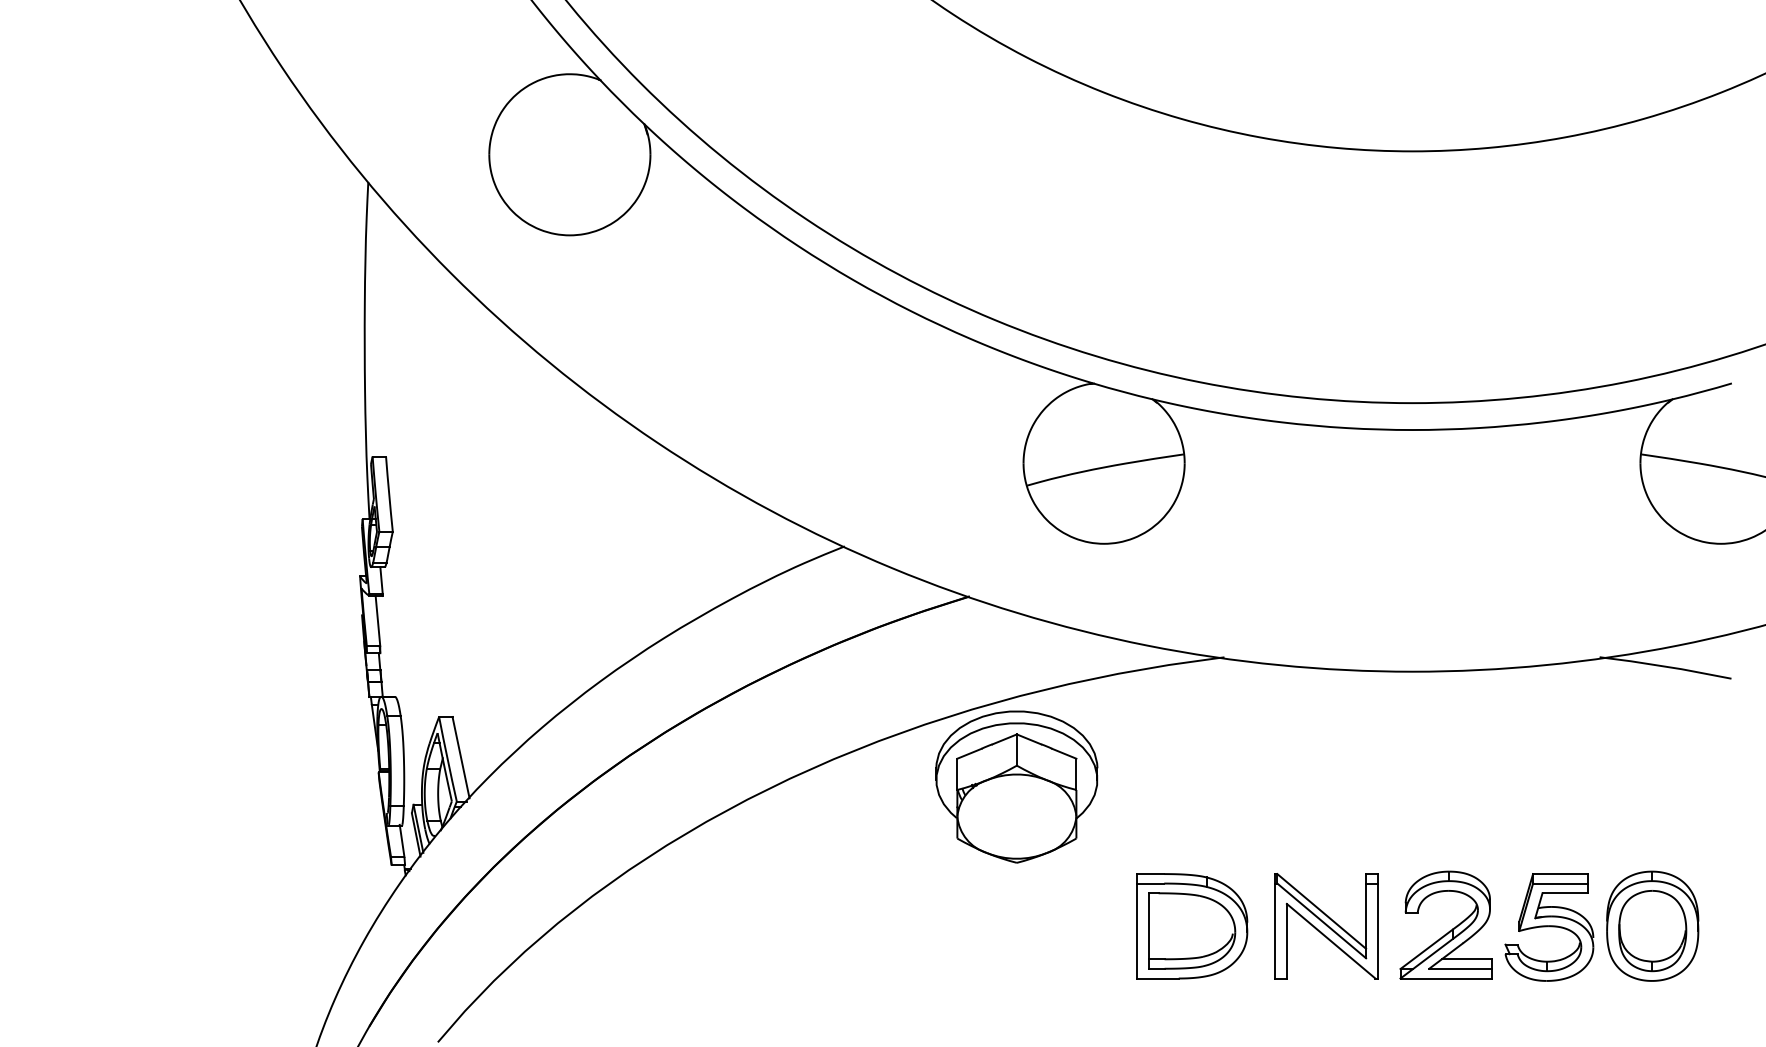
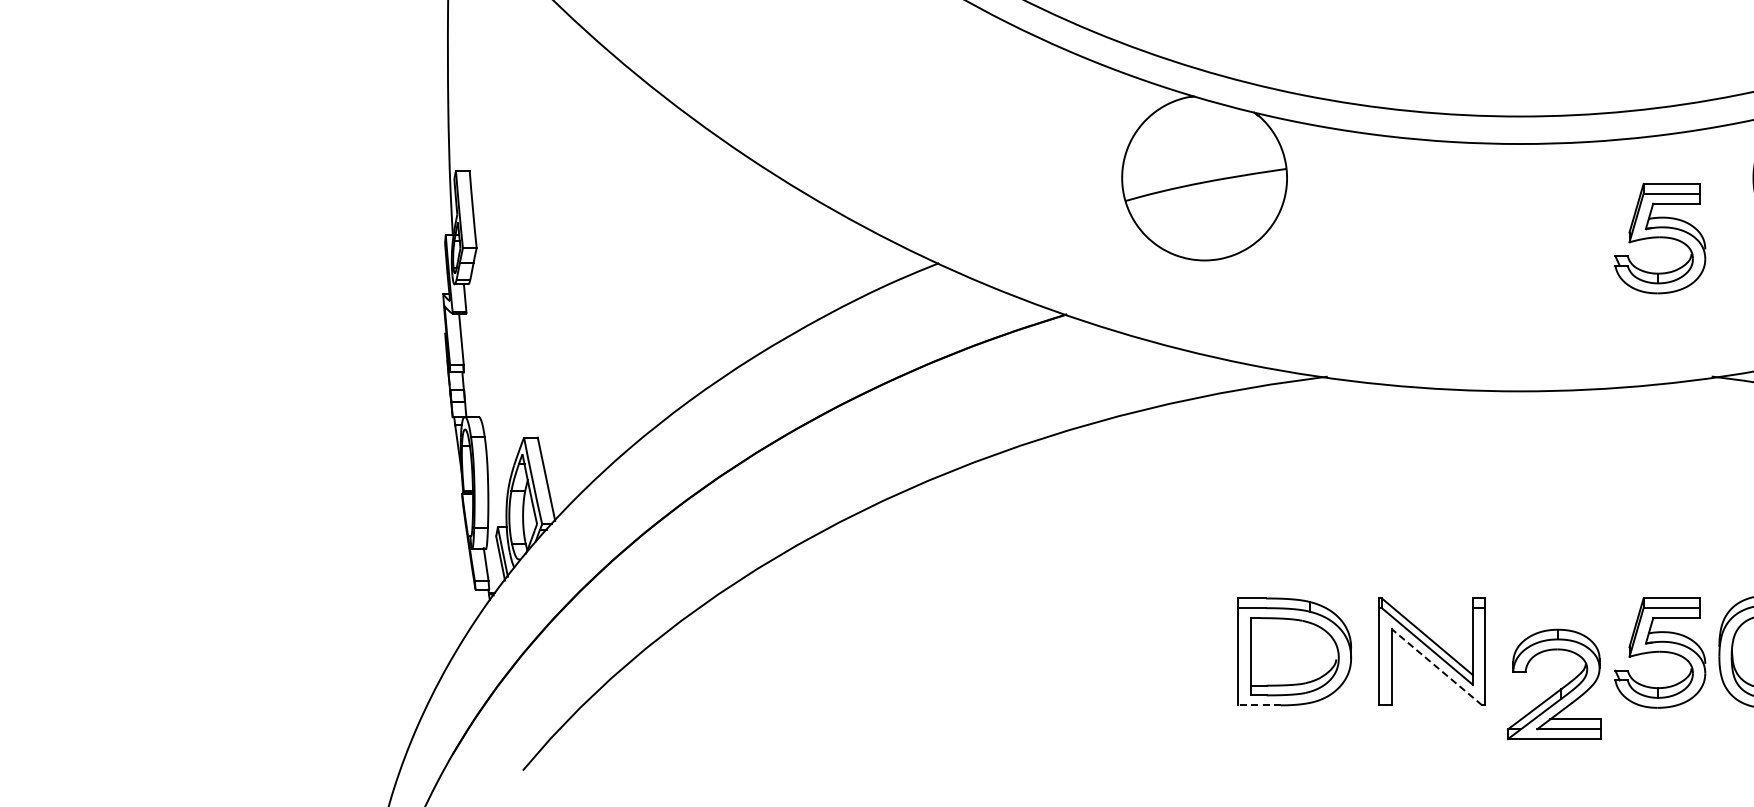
part: (1549, 522) -> (1660, 238), added
part: (1016, 786) -> (1114, 508), removed
part: (1449, 930) -> (1558, 689), moved
line: (1331, 941) -> (1437, 667), solid -> dashed
line: (1157, 978) -> (1259, 705), solid -> dashed

